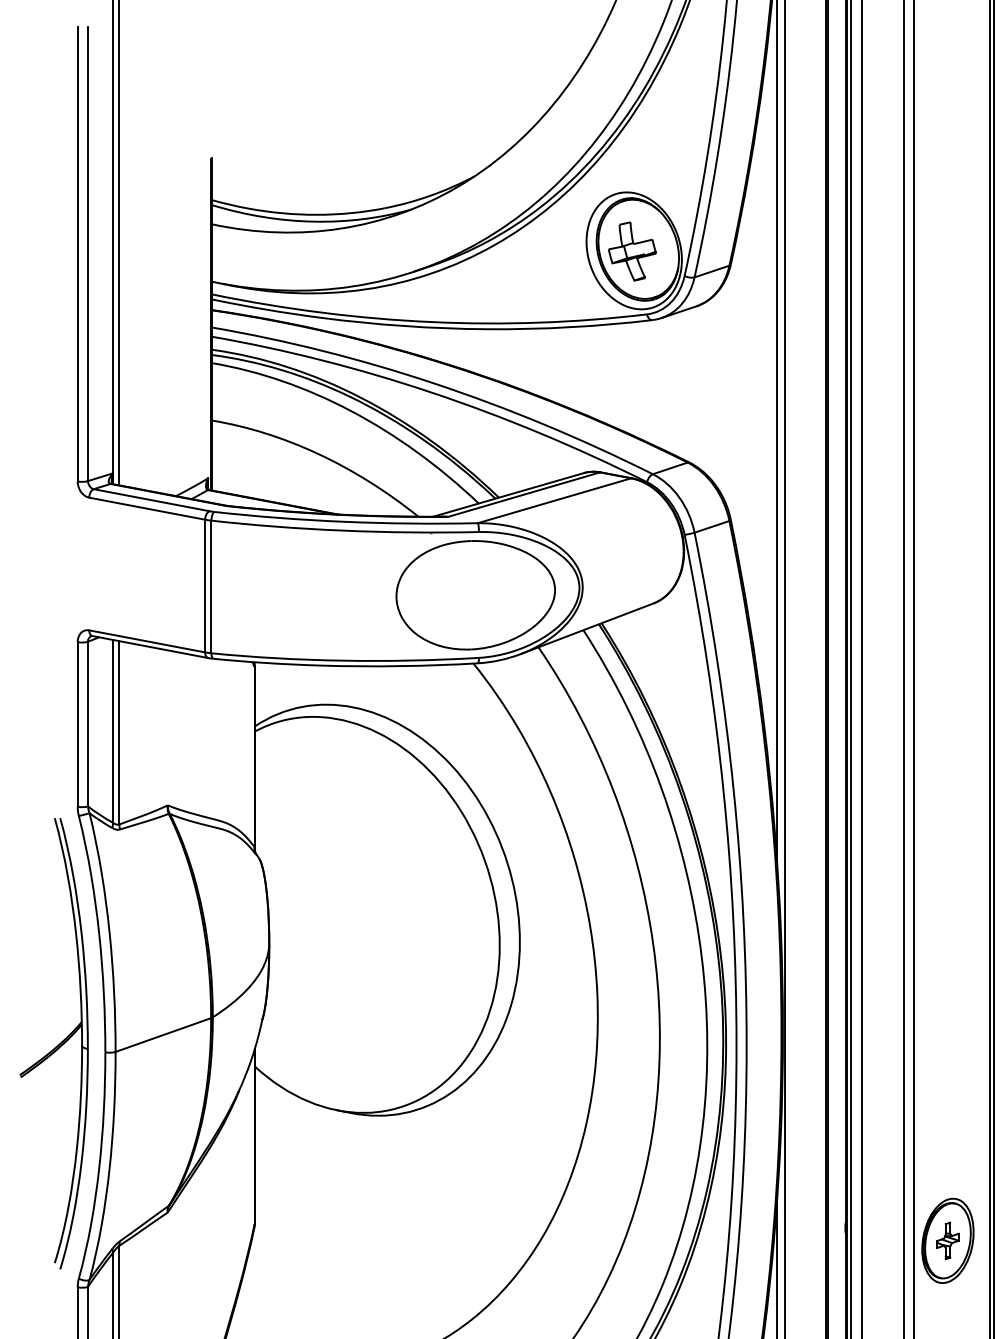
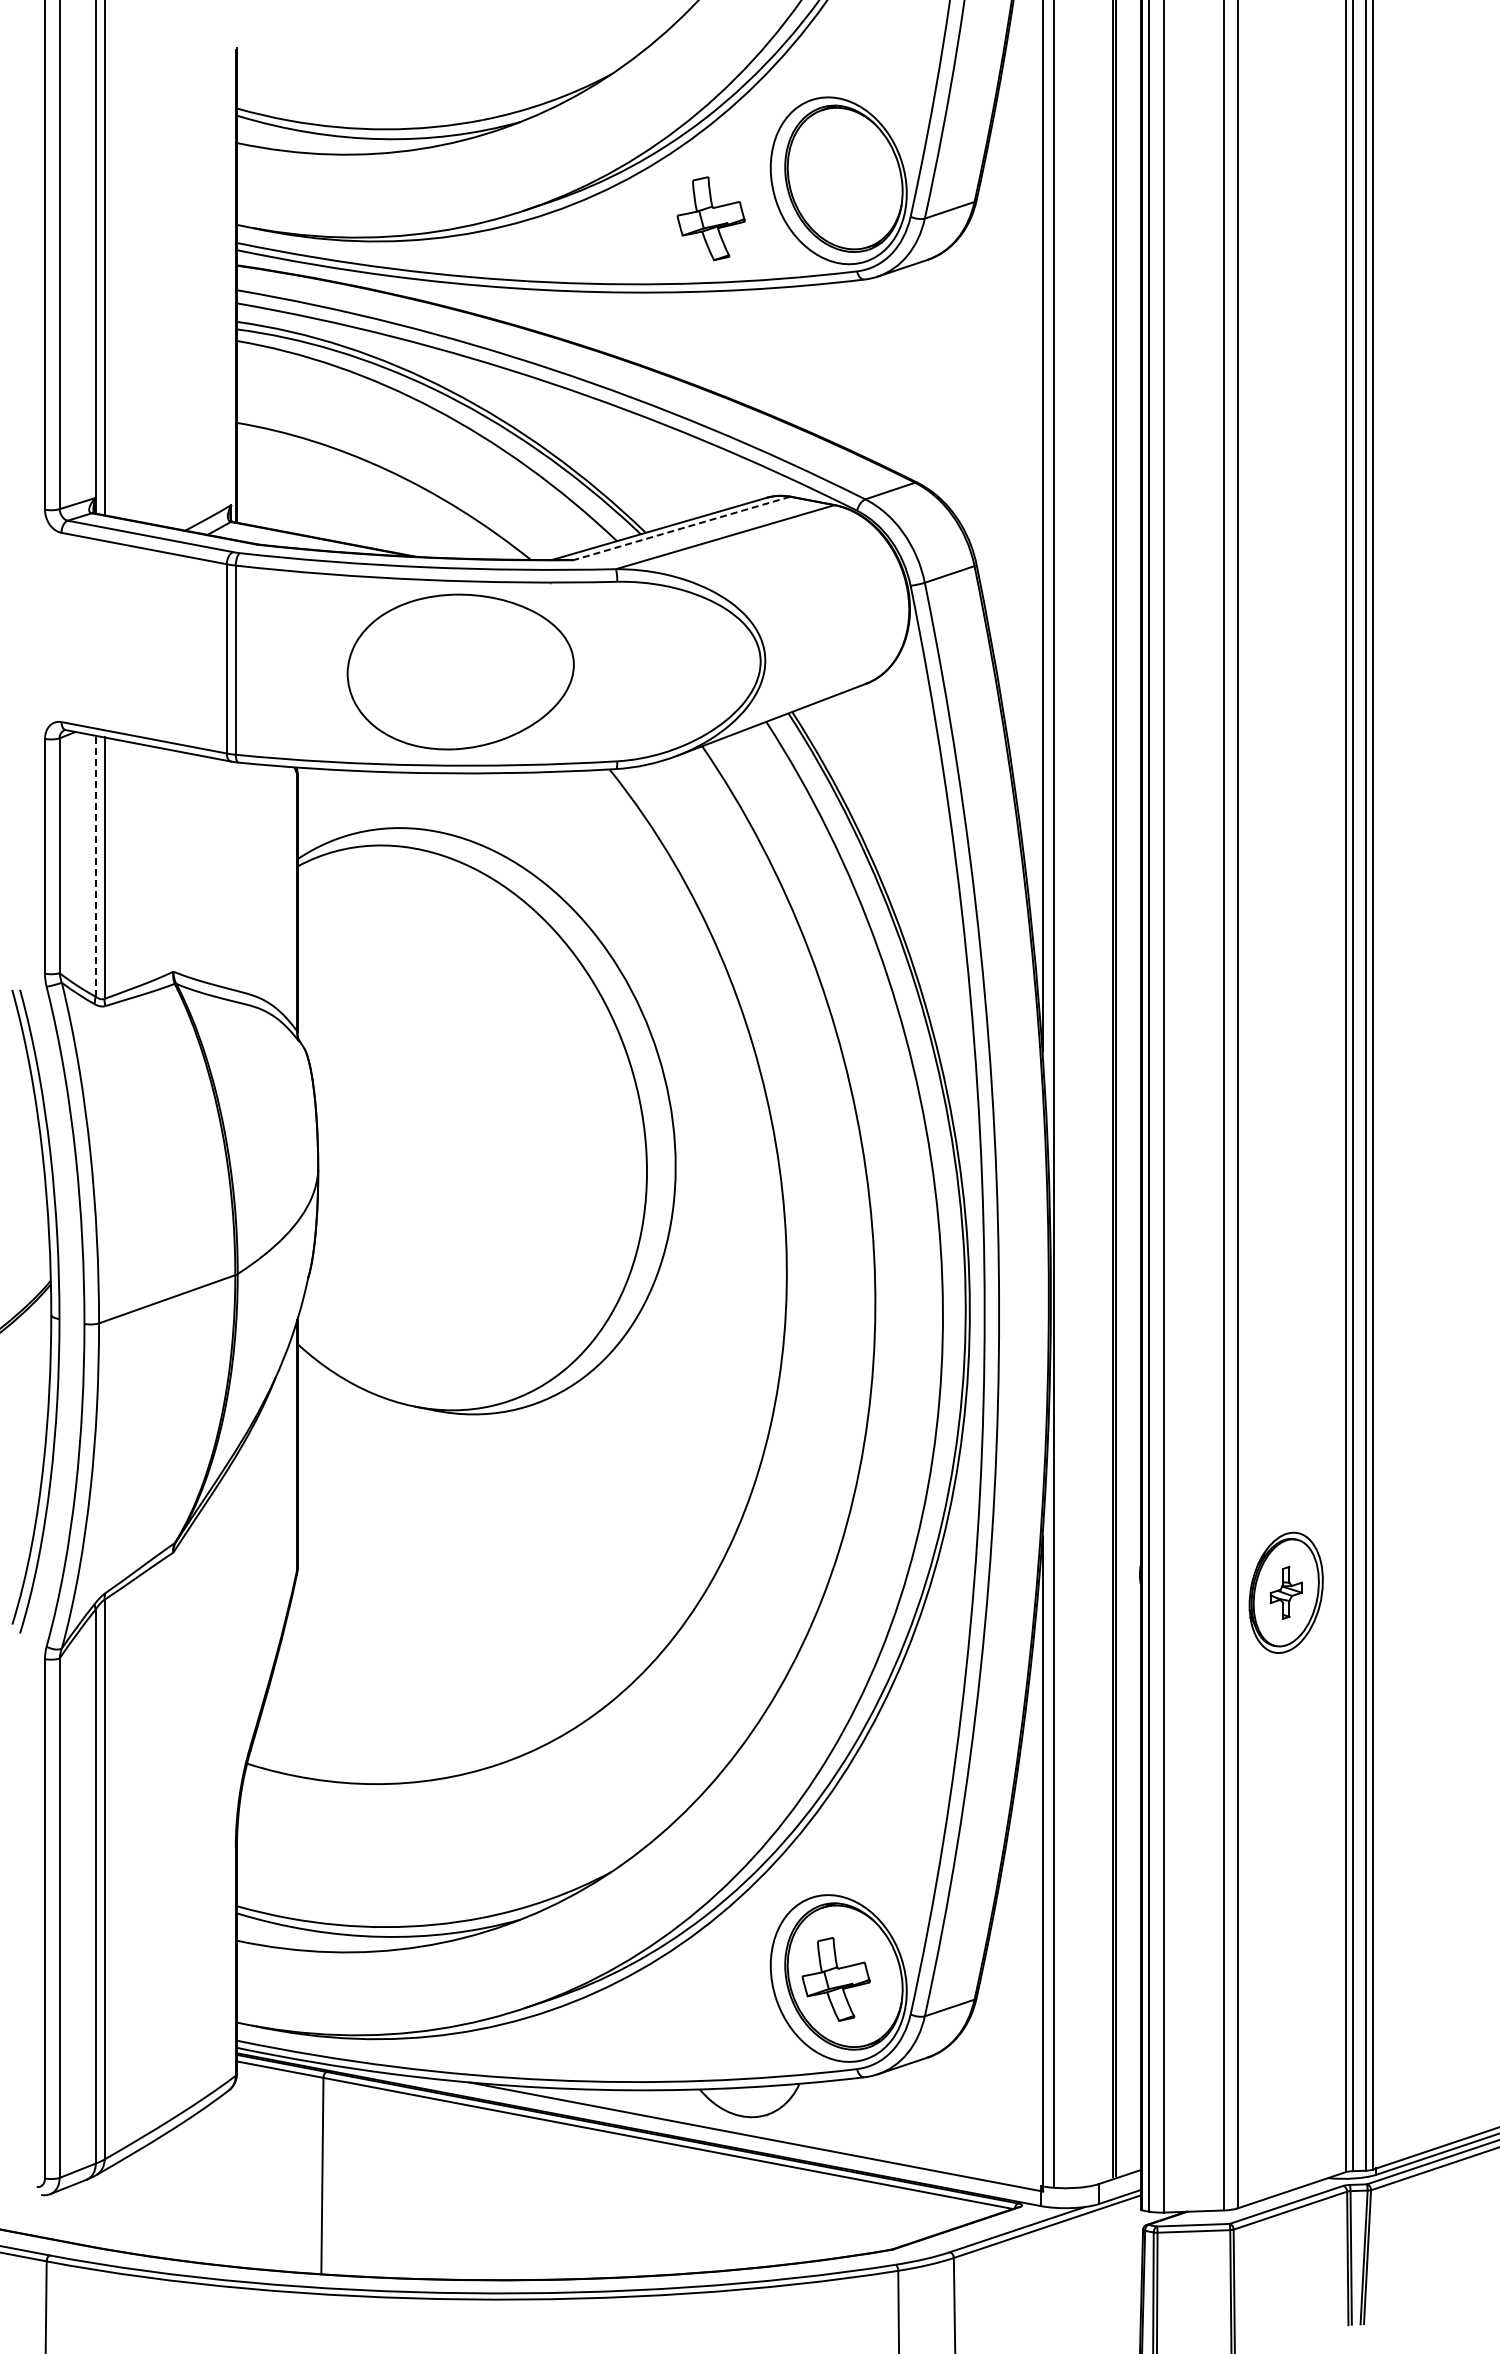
part: (631, 251) -> (710, 218), moved
line: (523, 494) -> (681, 528), solid -> dashed
part: (475, 594) -> (460, 671), moved
line: (113, 730) -> (95, 865), solid -> dashed

